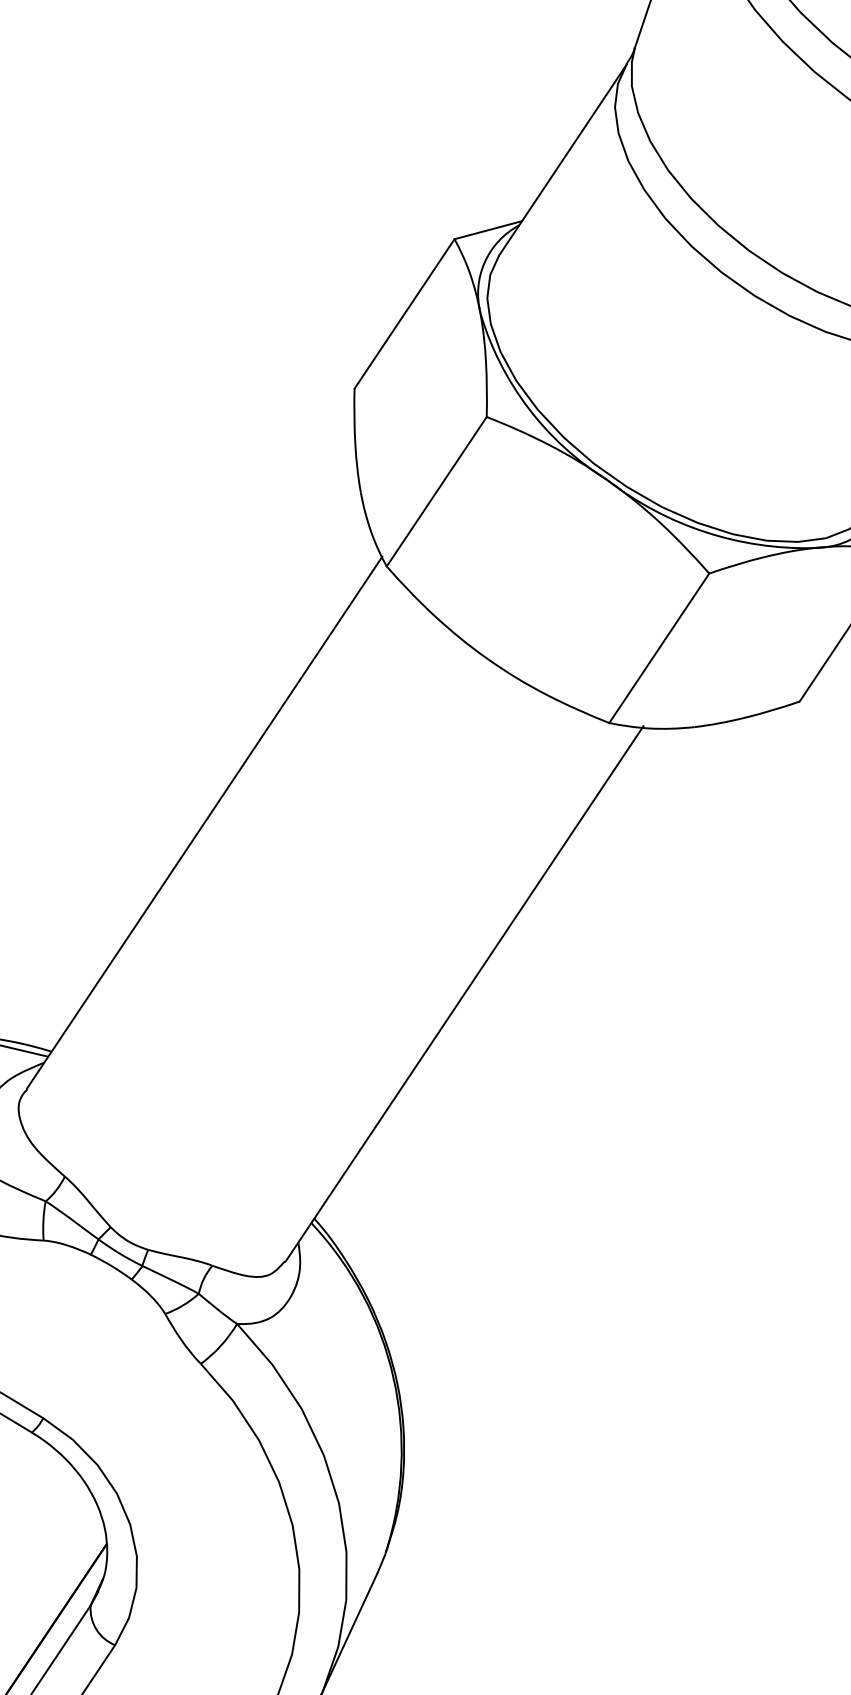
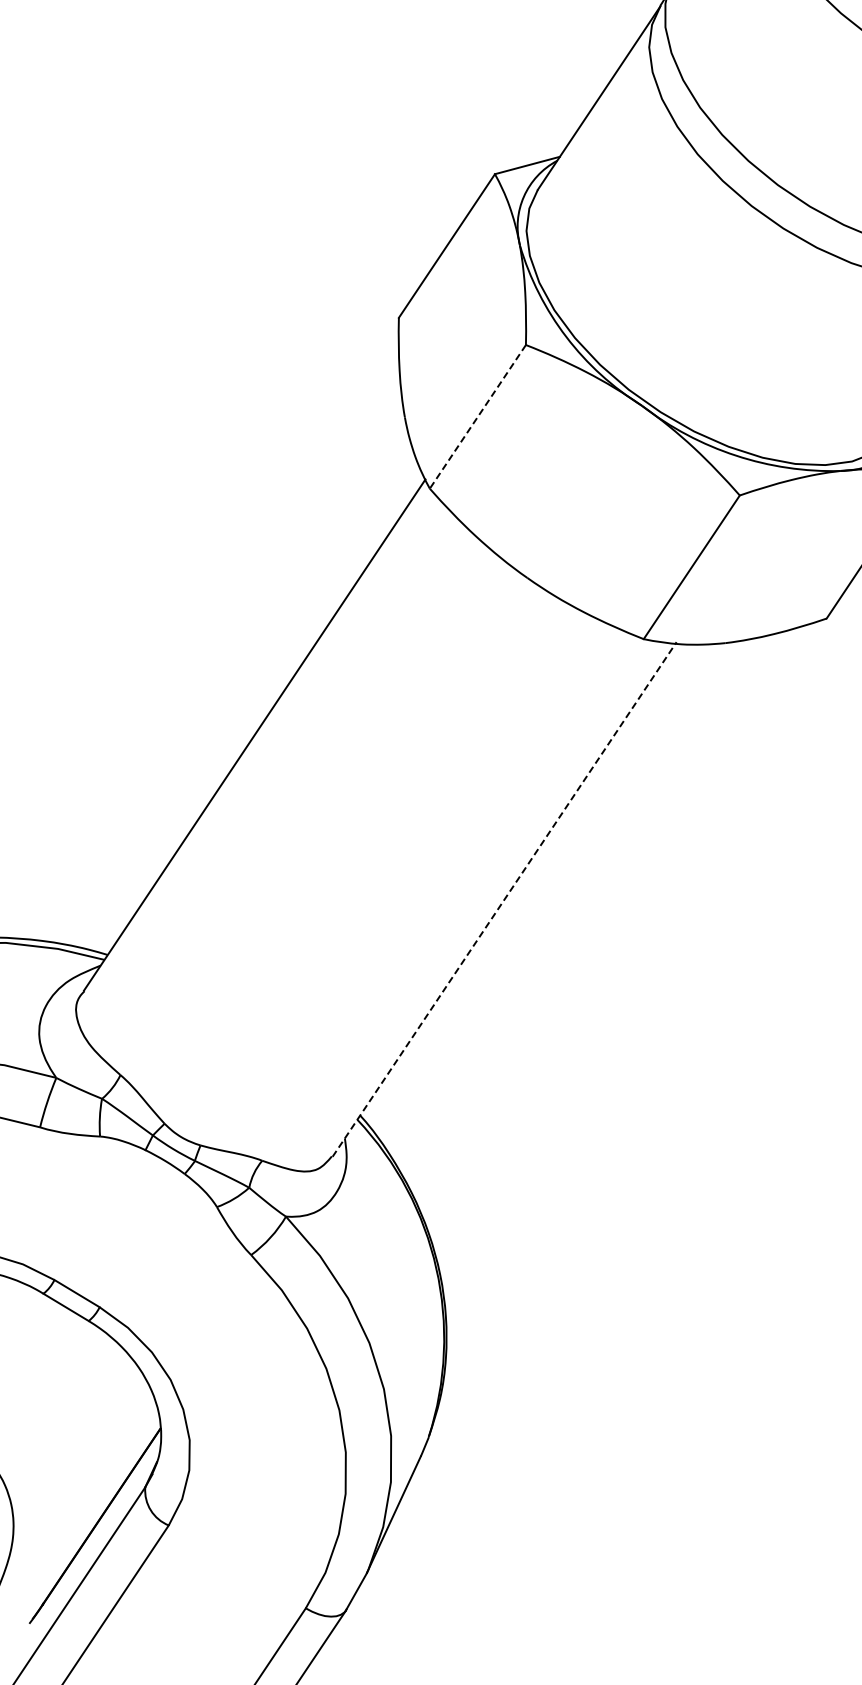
line: (436, 492) -> (477, 417), solid -> dashed
line: (464, 993) -> (504, 899), solid -> dashed

